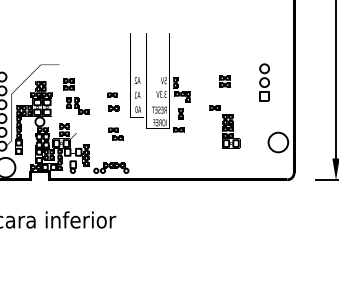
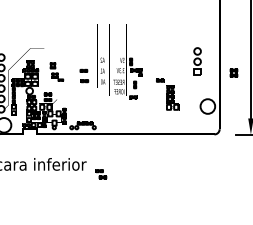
part: (224, 80) -> (233, 72), moved
part: (75, 95) -> (56, 71), size x0.7
part: (115, 134) -> (101, 174), moved

